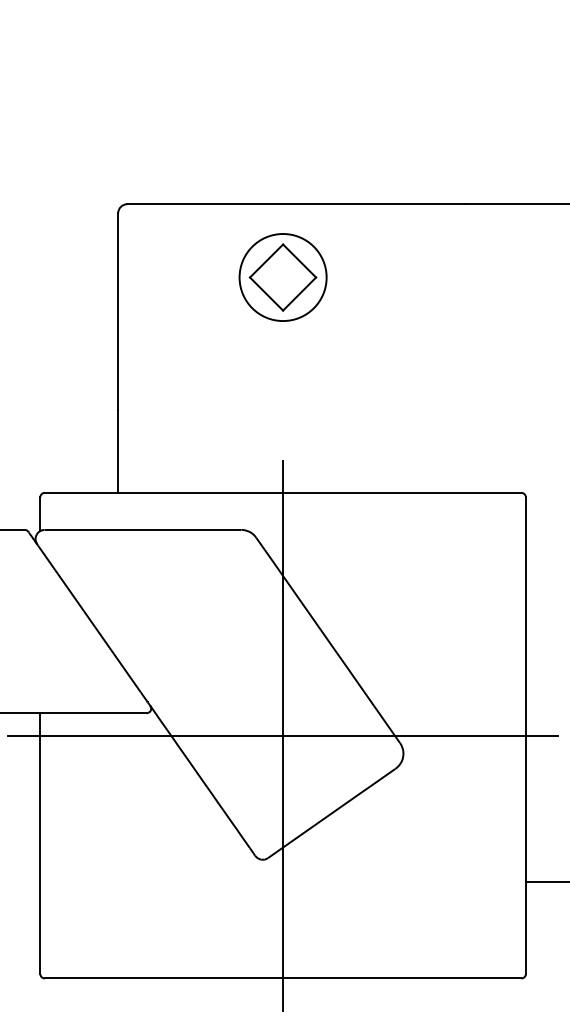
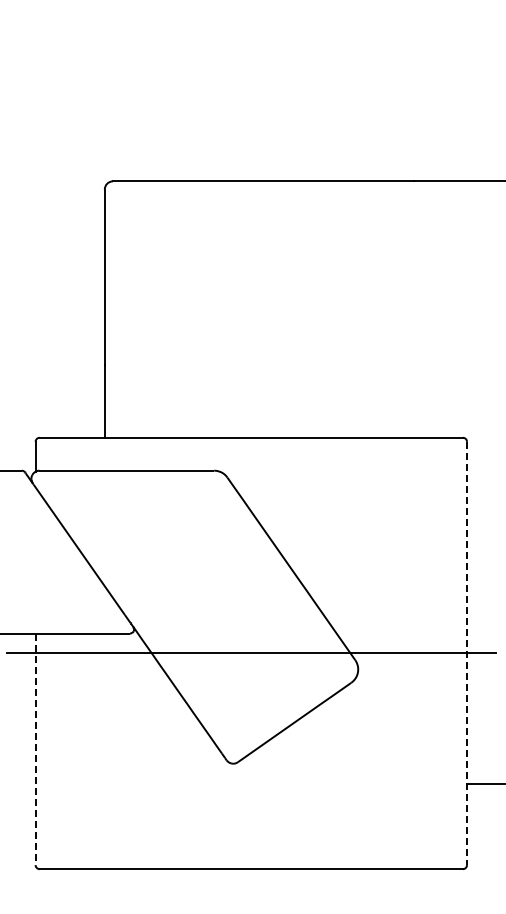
part: (282, 276) -> (250, 245), removed
line: (283, 735) -> (251, 653), removed
line: (526, 735) -> (467, 653), solid -> dashed
line: (40, 843) -> (35, 749), solid -> dashed

